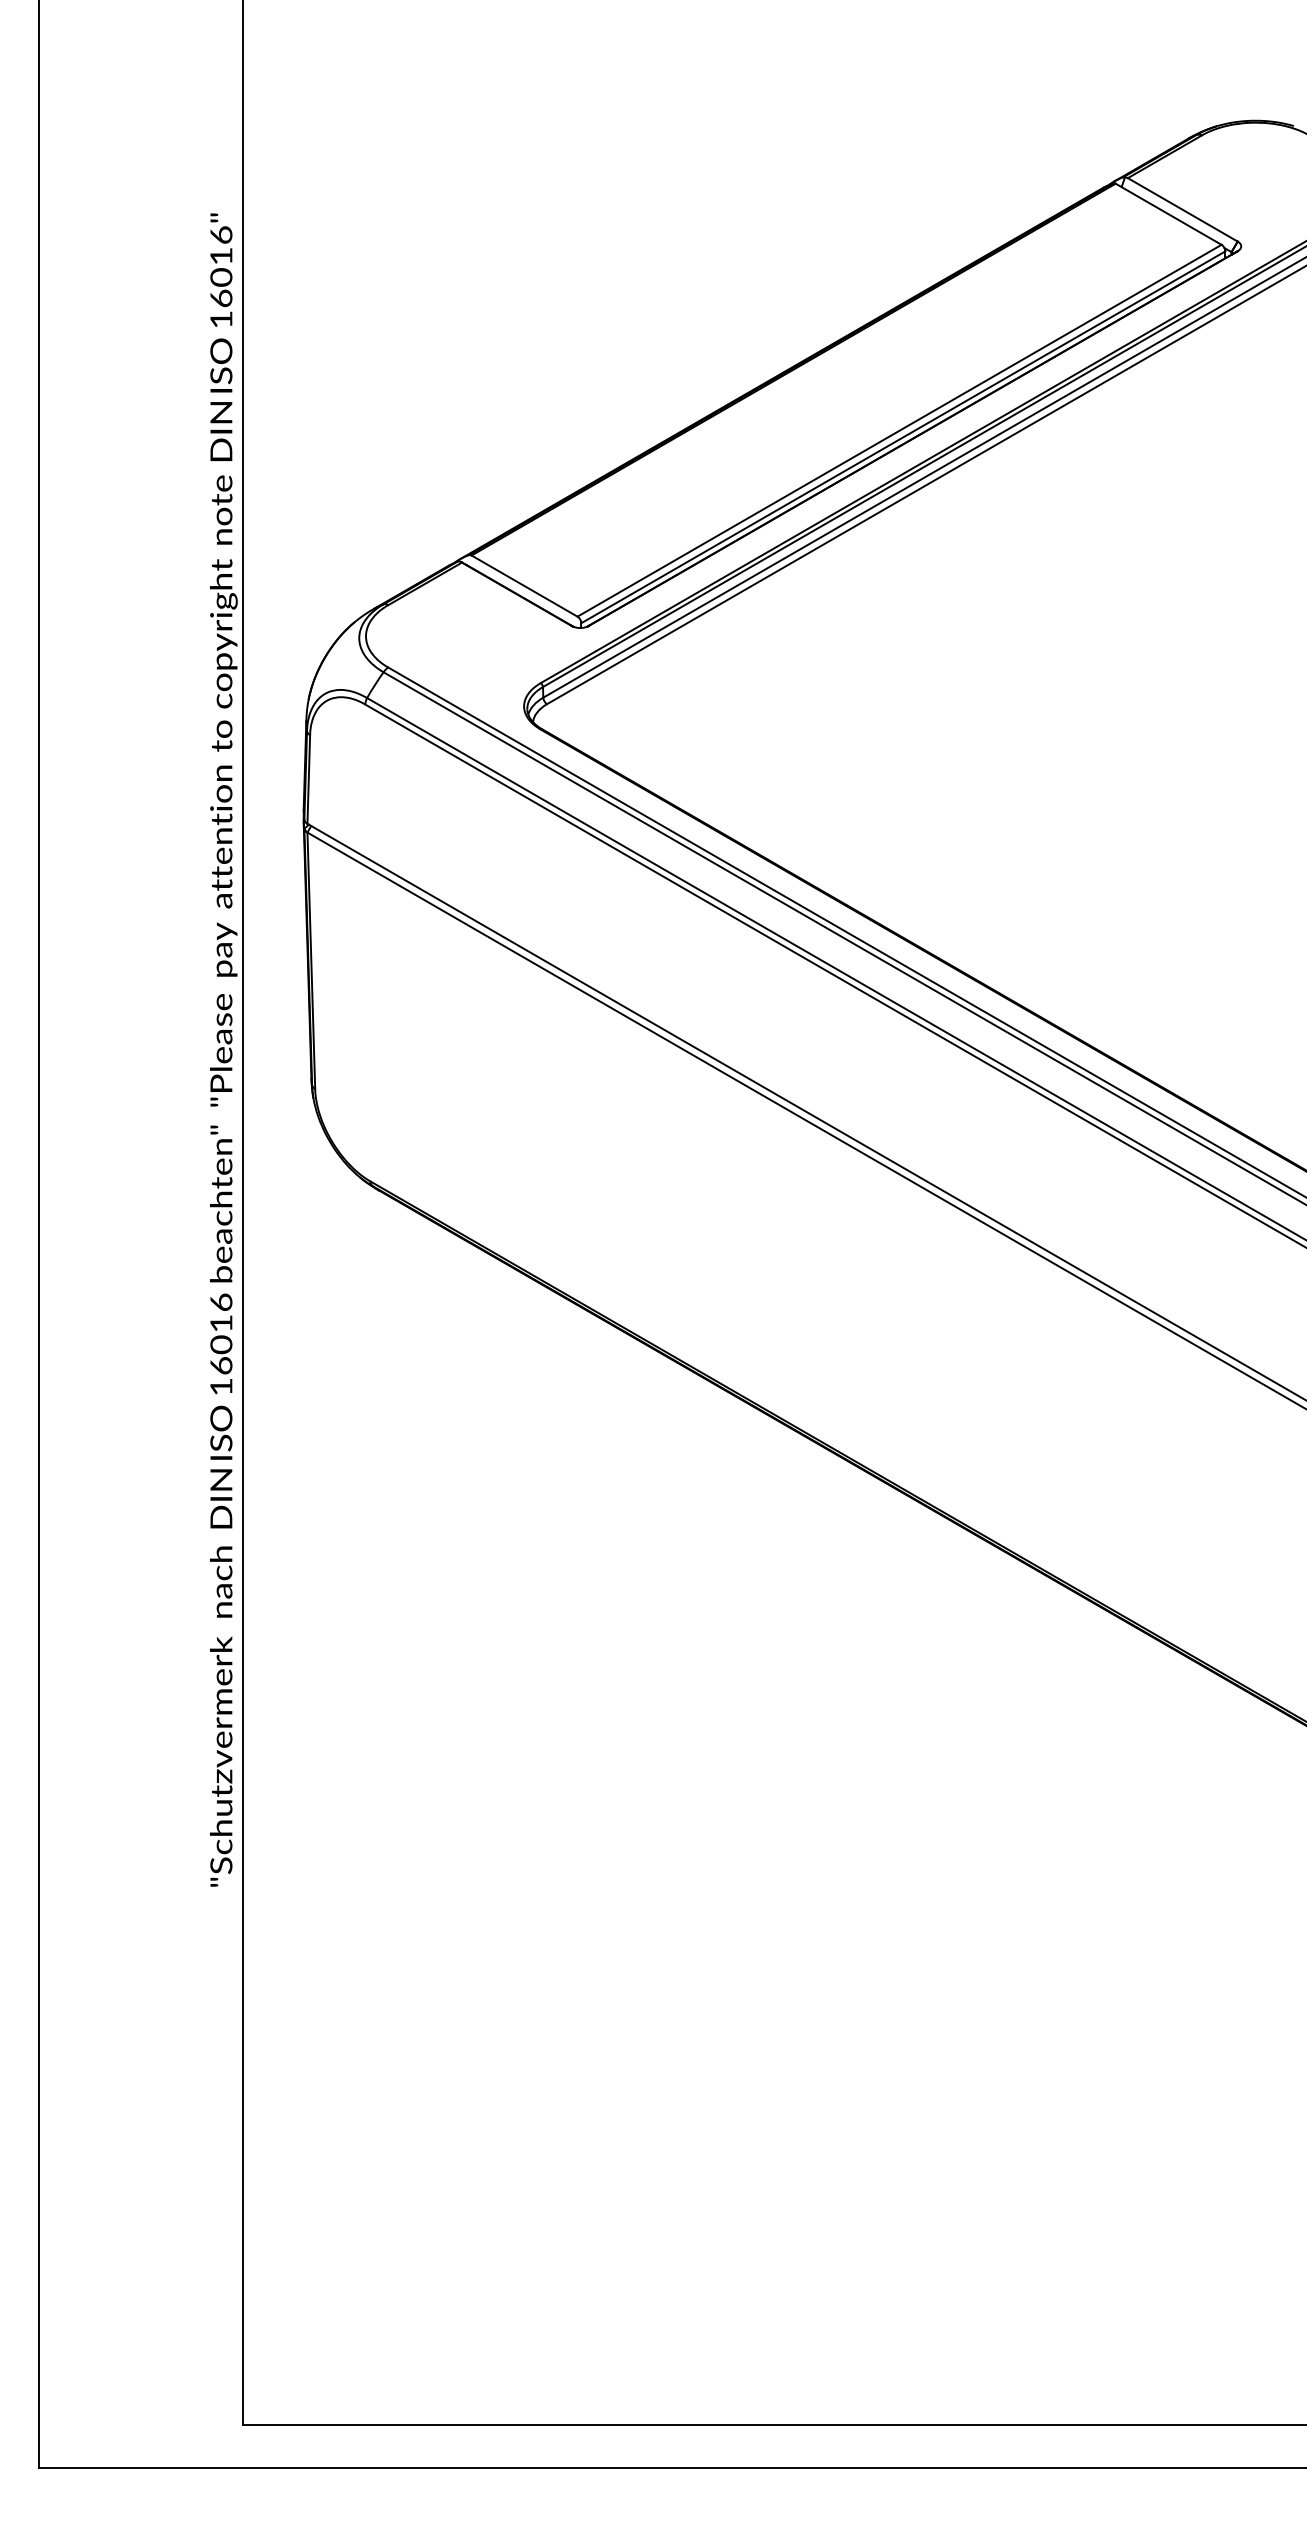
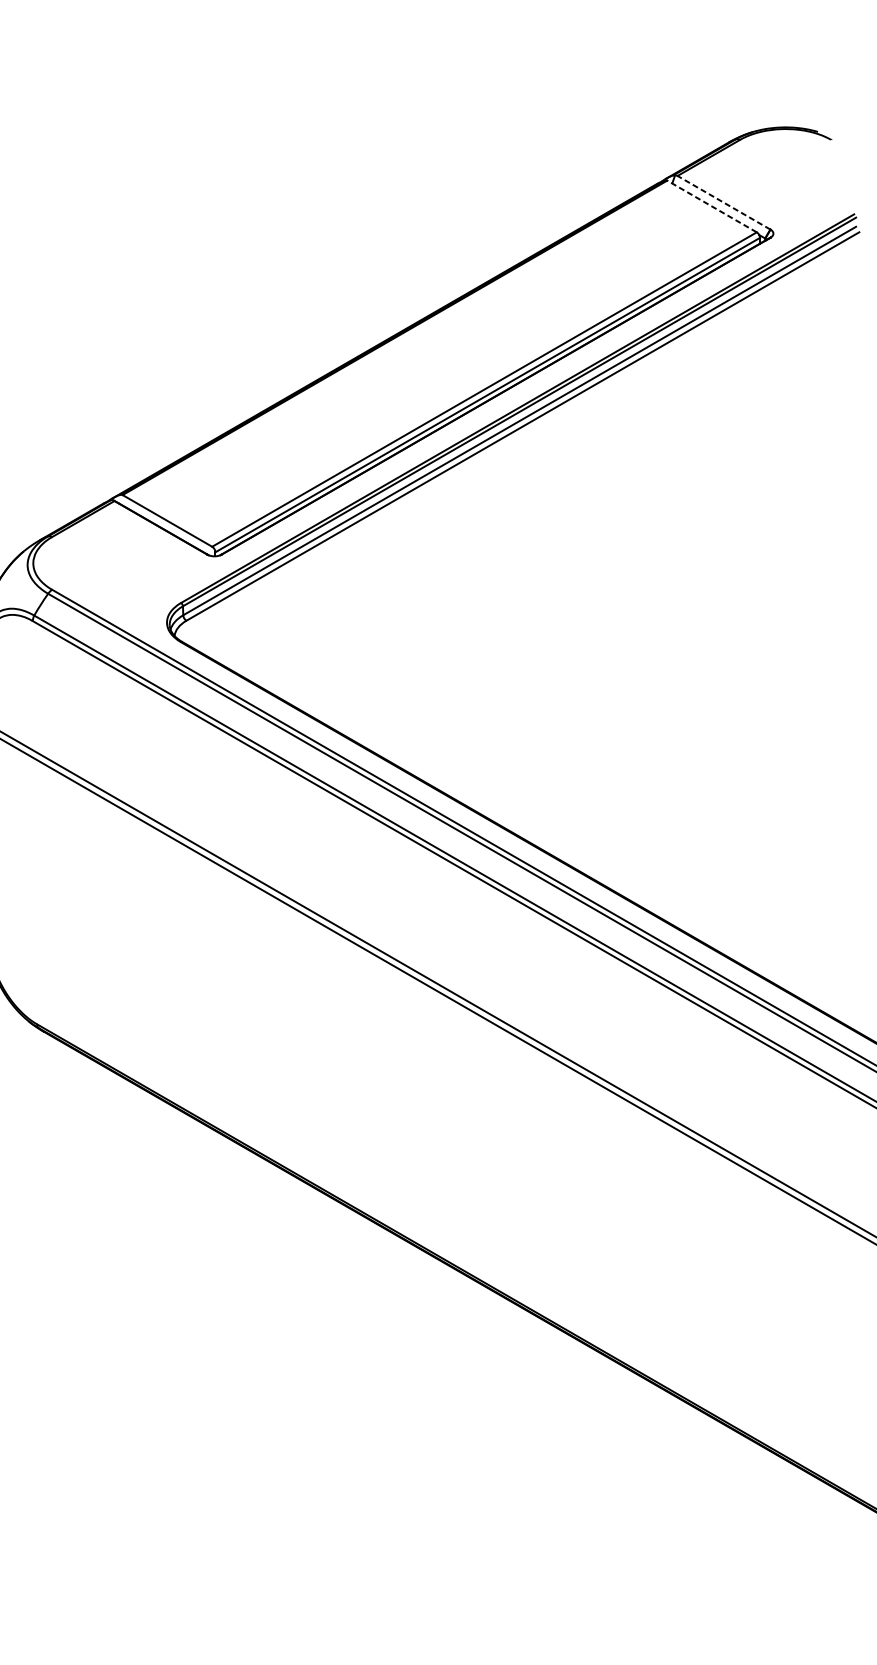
line: (1182, 209) -> (723, 202), solid -> dashed
line: (1168, 214) -> (711, 206), solid -> dashed

